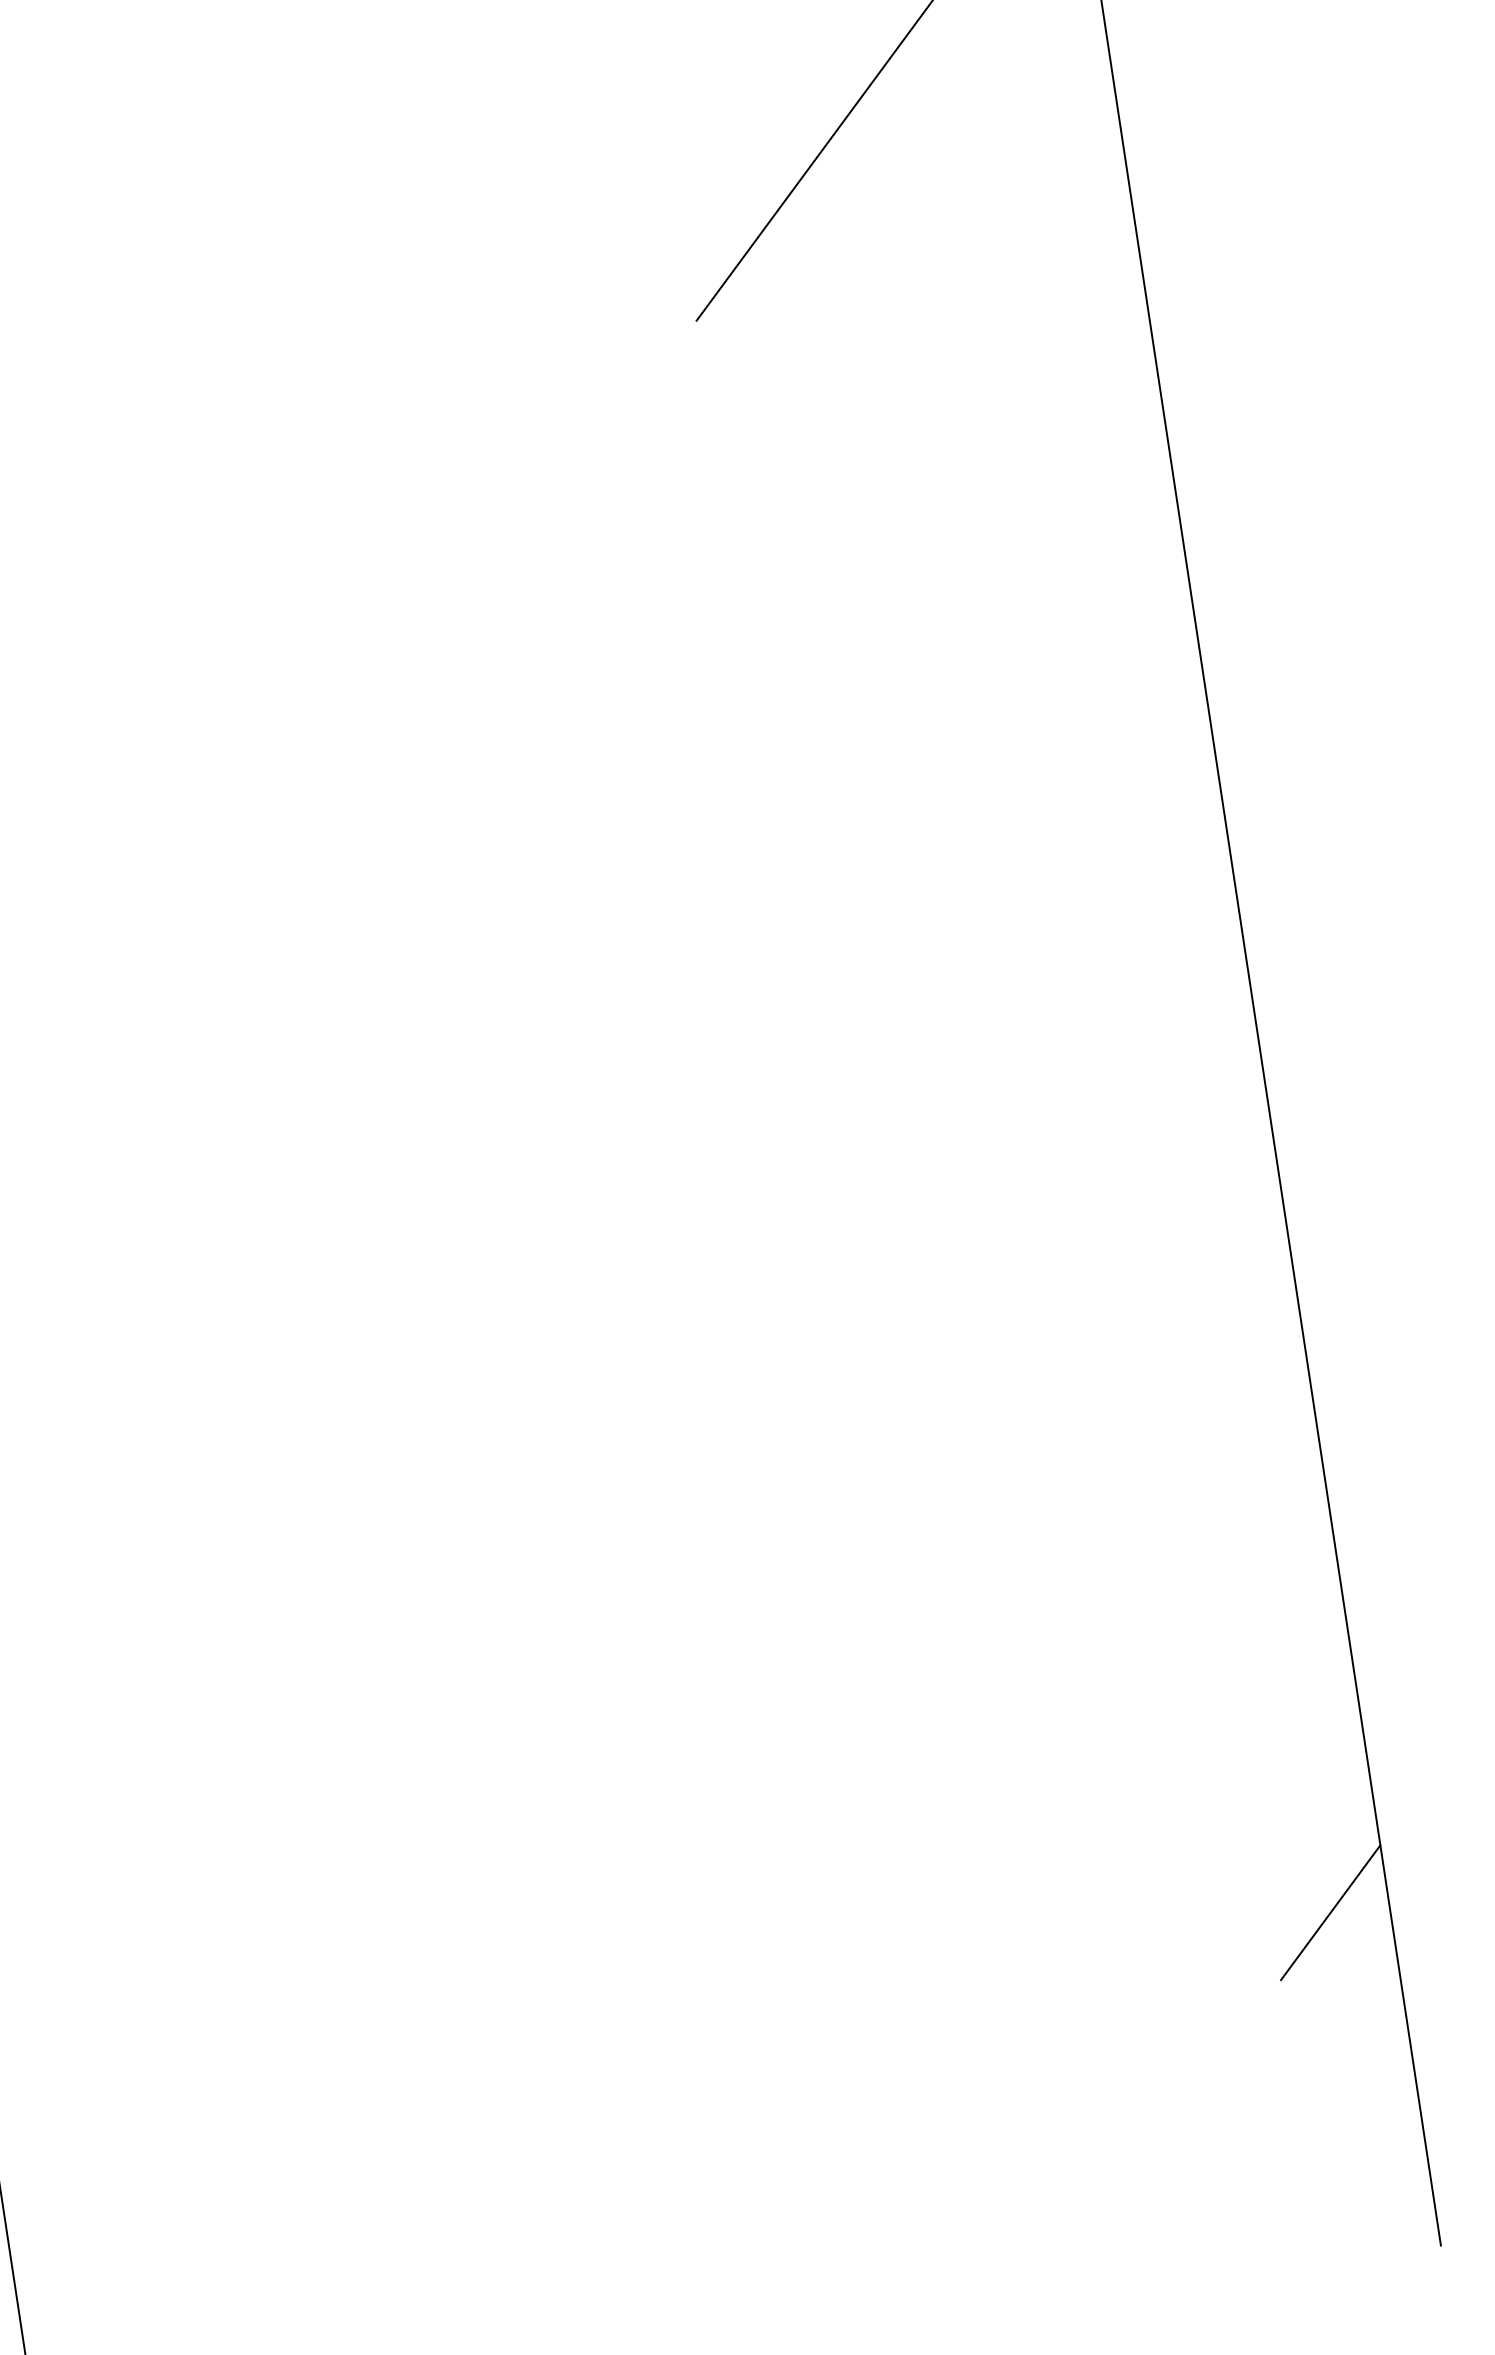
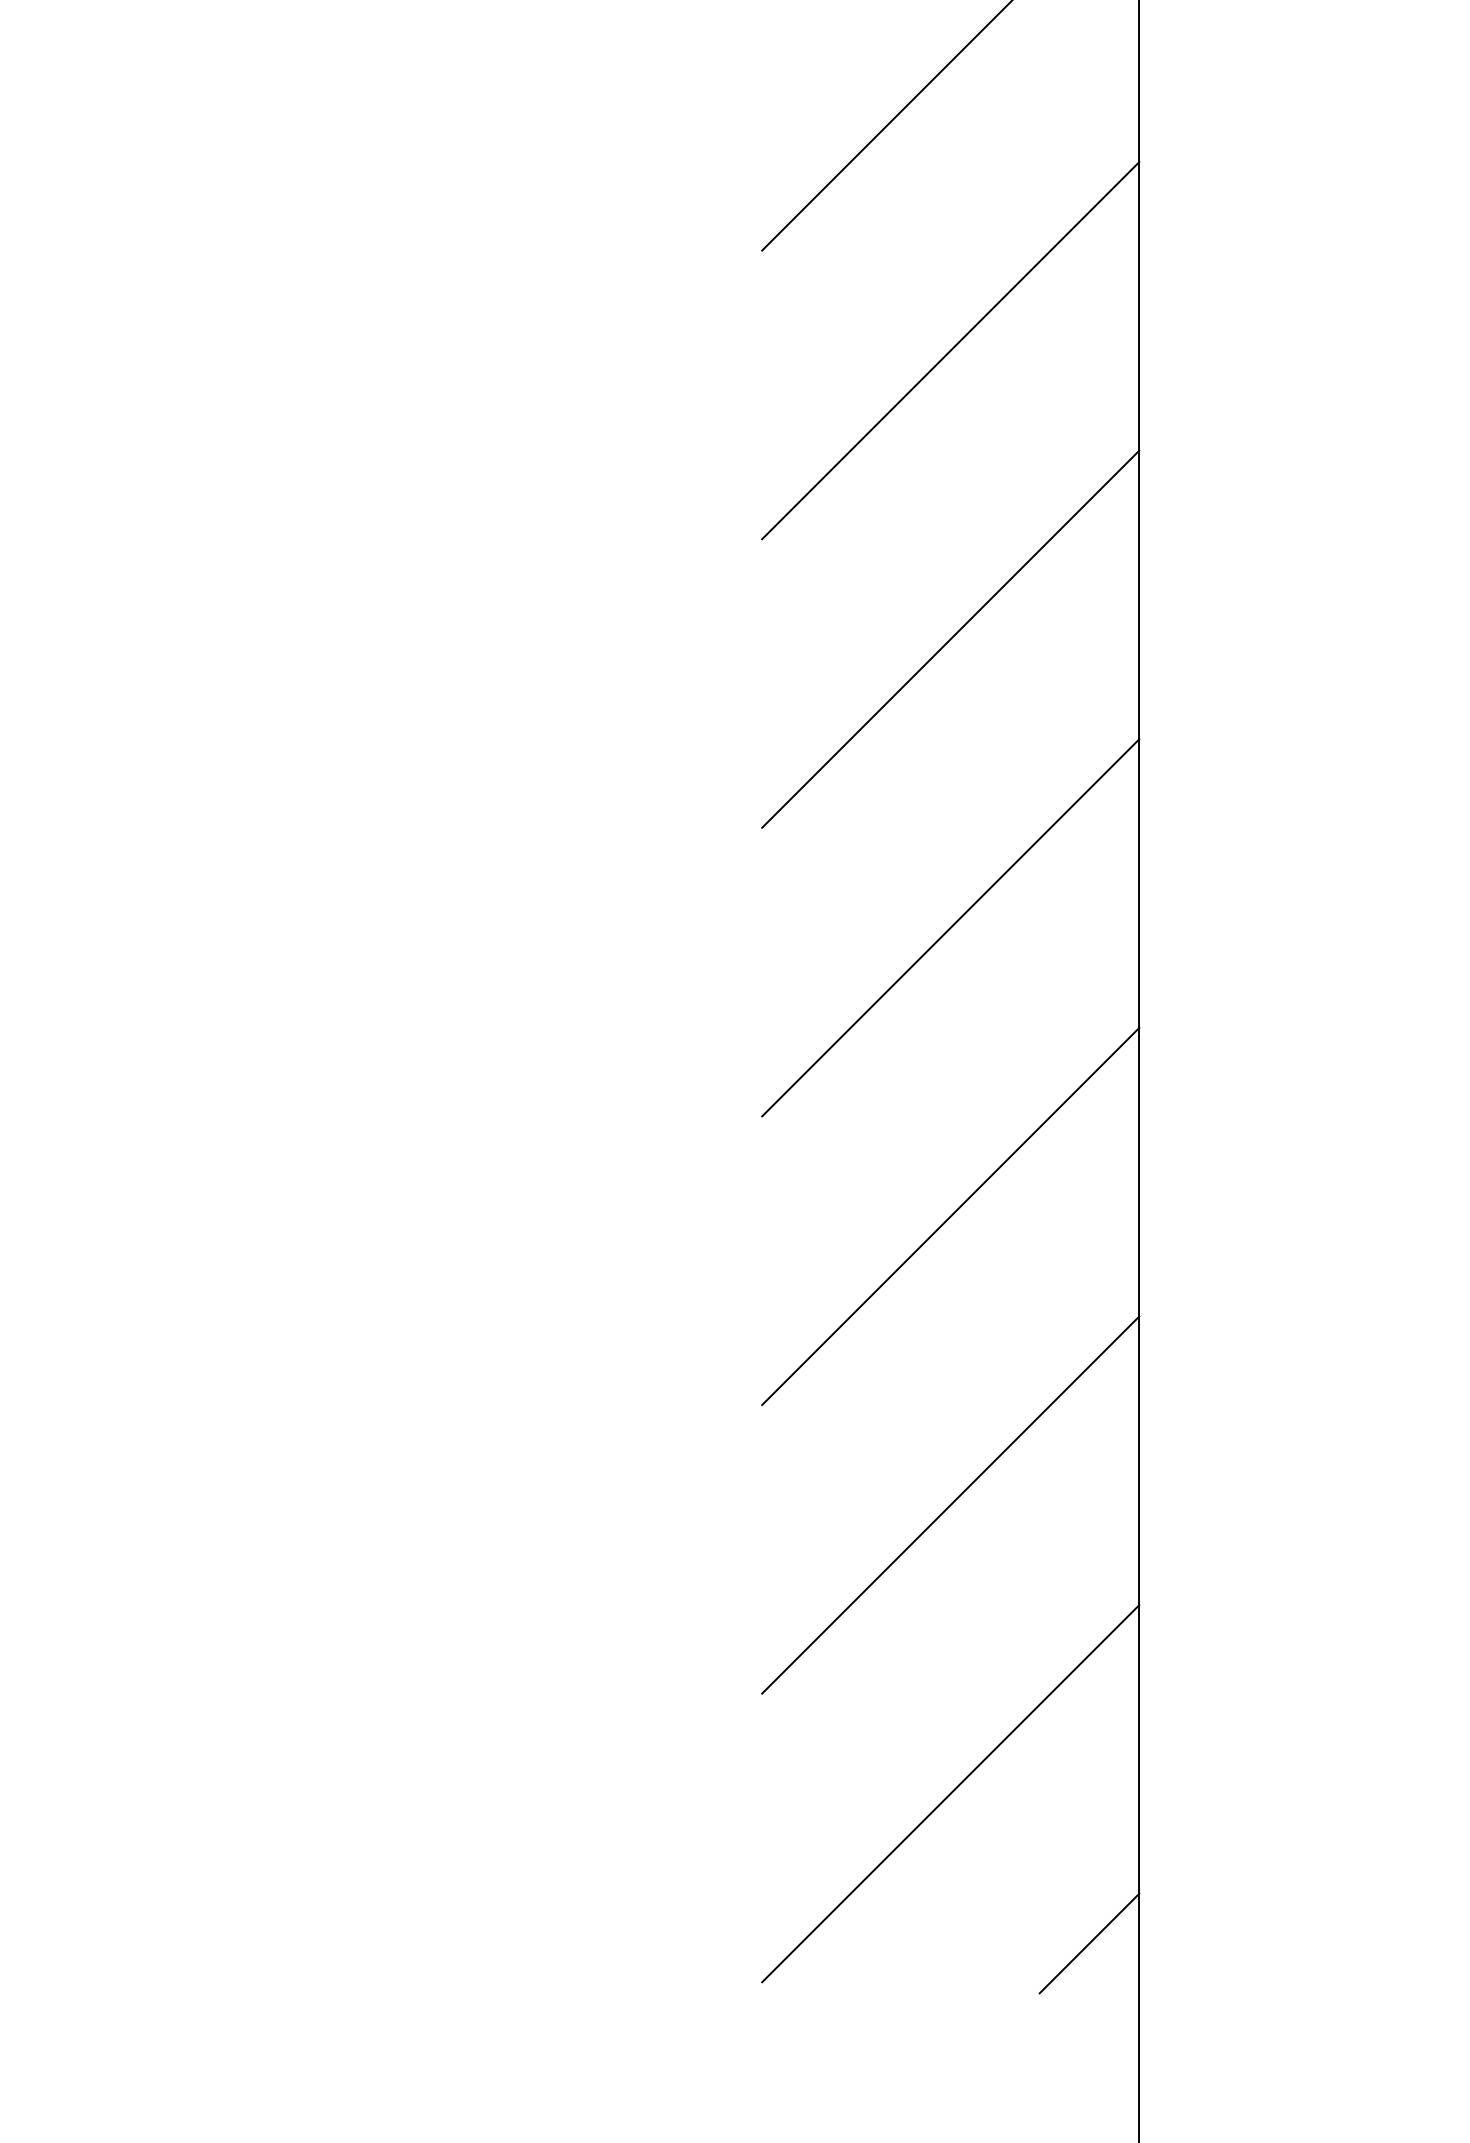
line: (935, 404) -> (950, 638), added
line: (986, 743) -> (950, 927), added
line: (1038, 1083) -> (950, 1216), added
line: (1089, 1421) -> (950, 1504), added
line: (1140, 1761) -> (950, 1793), added

